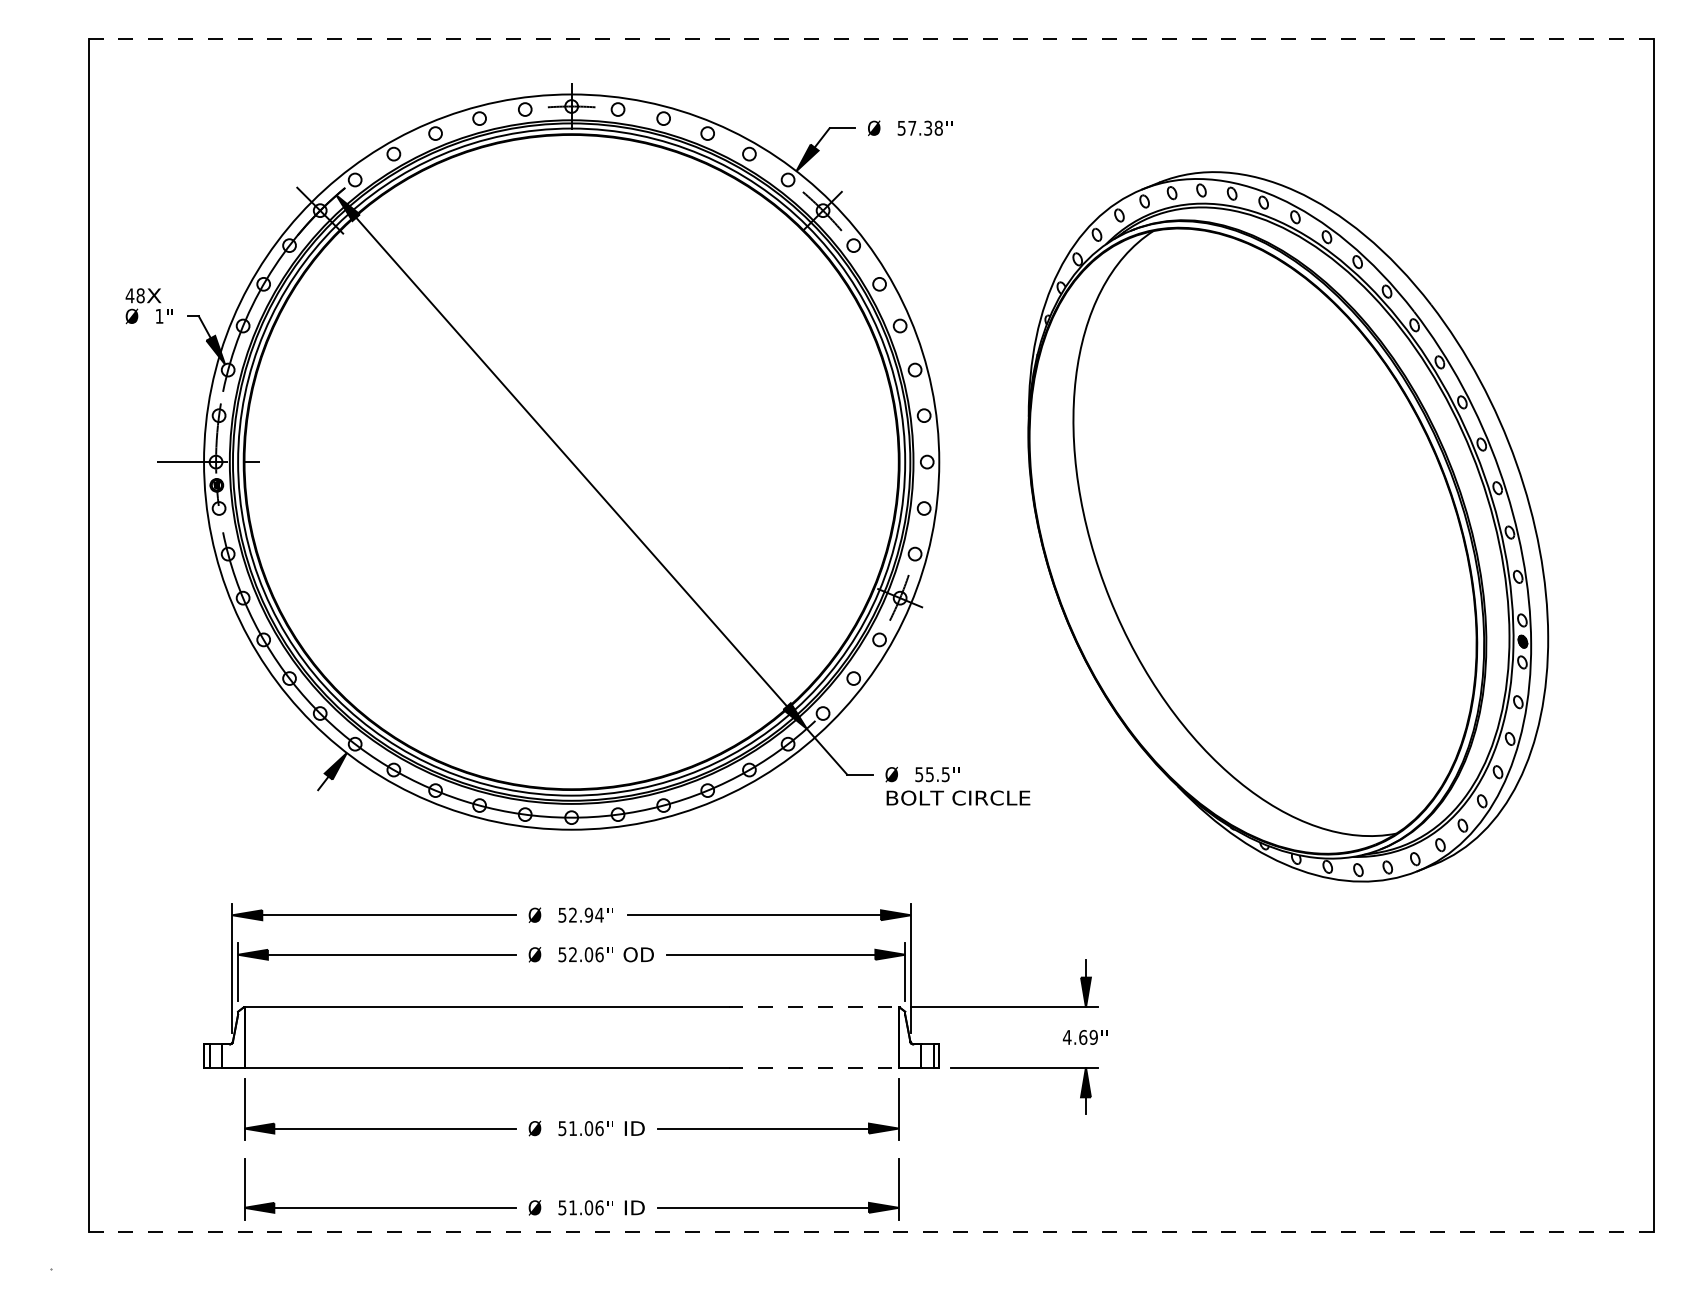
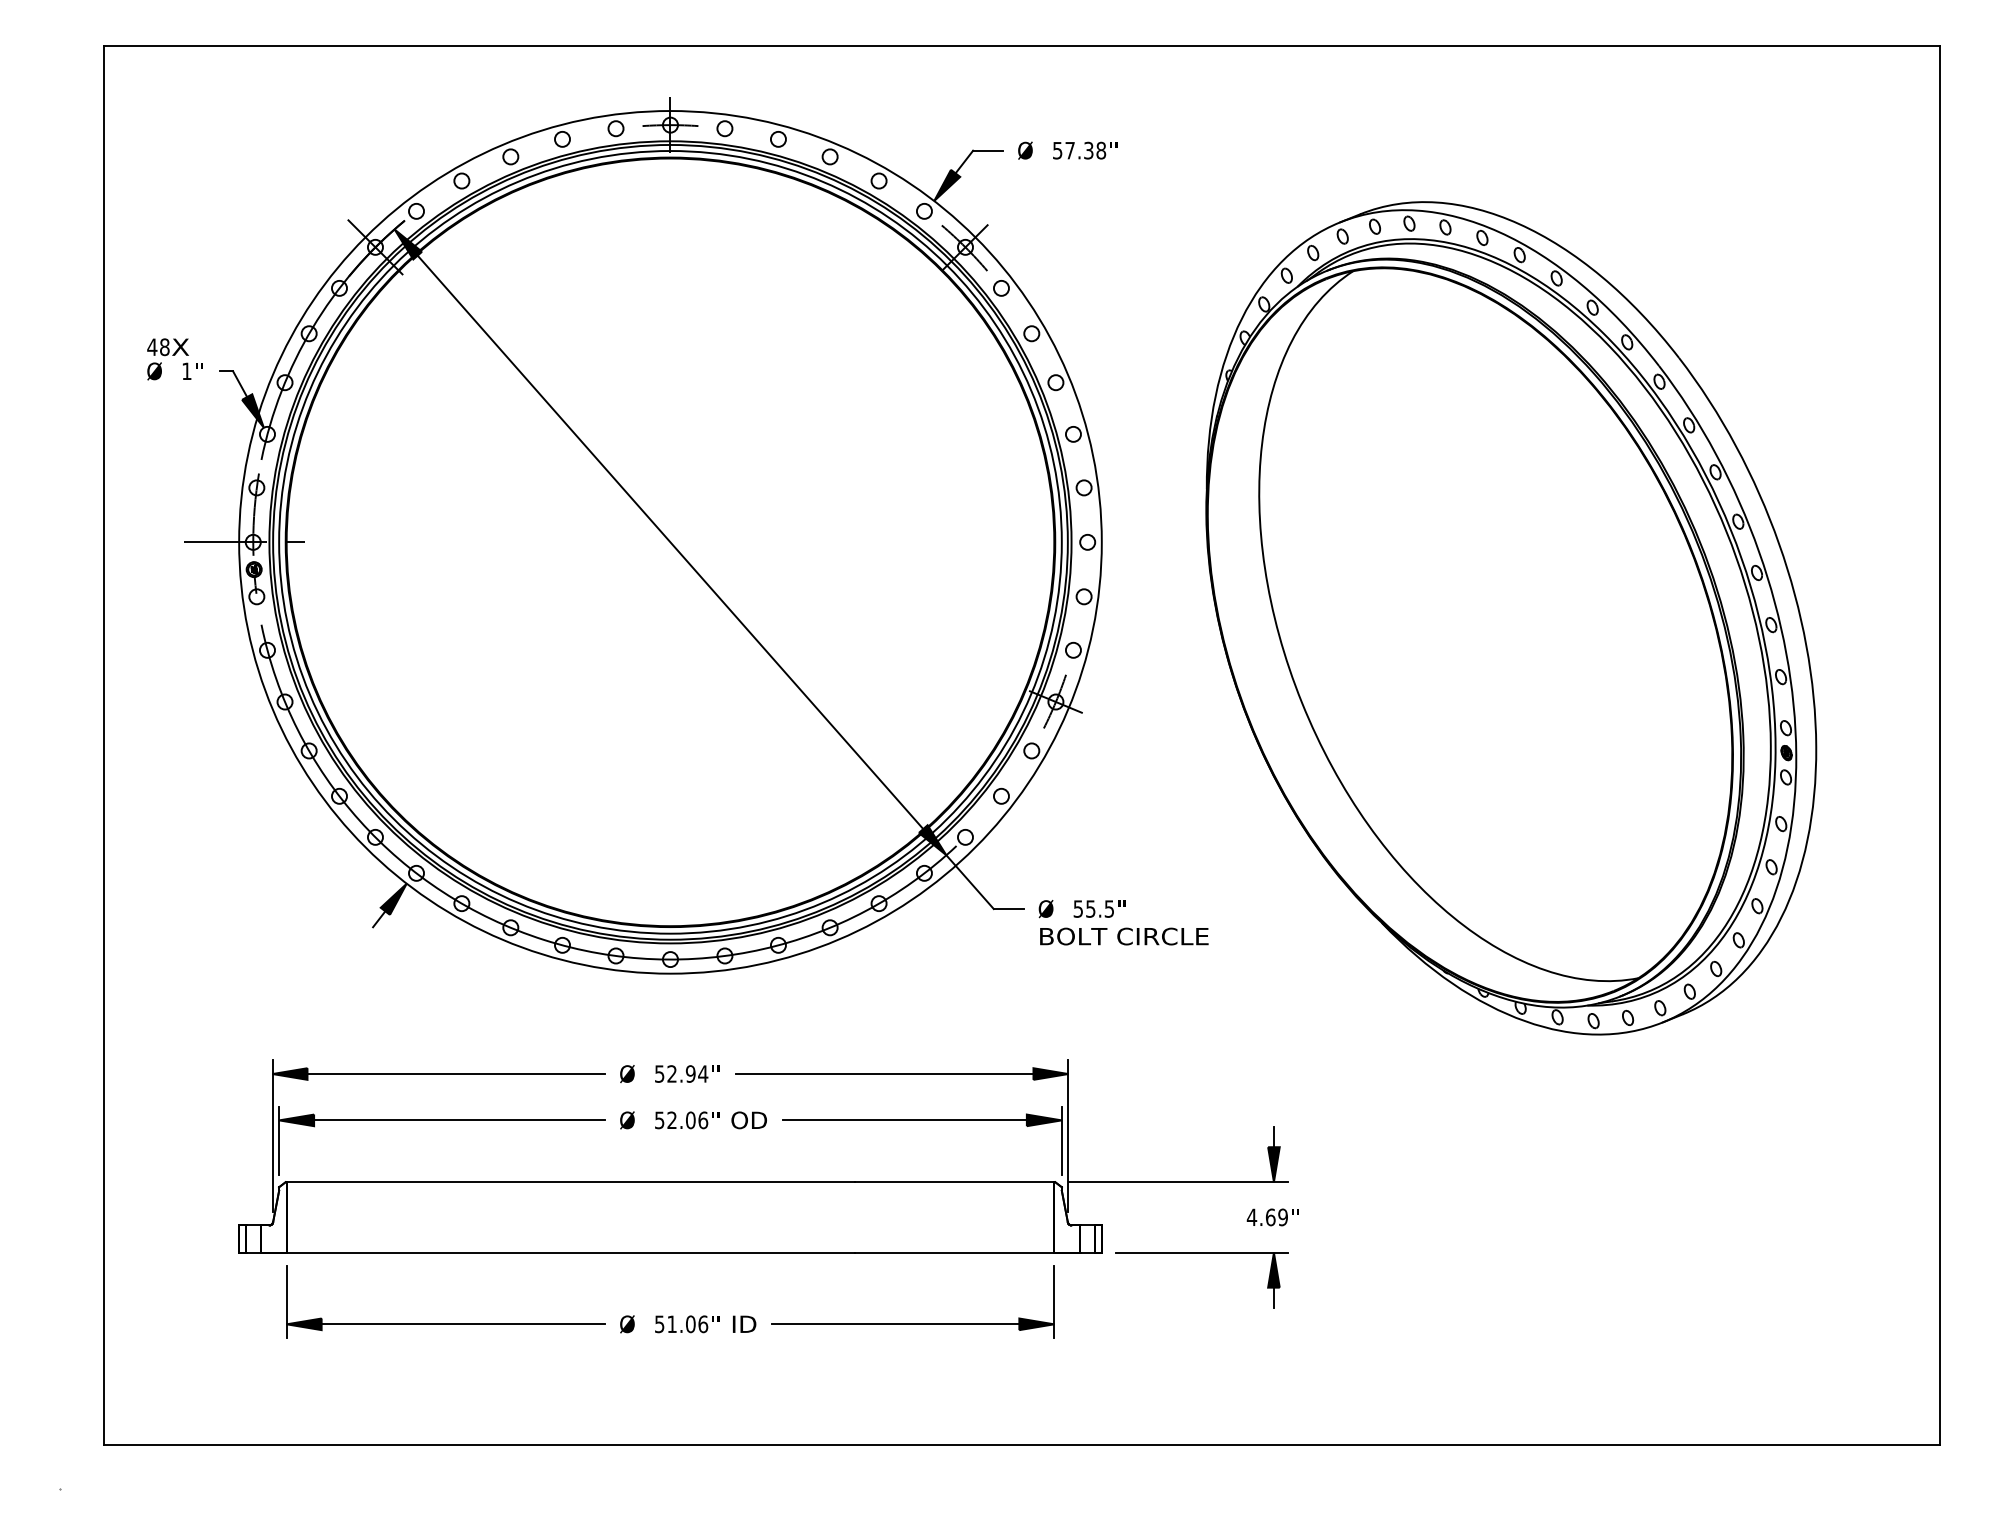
line: (871, 39) -> (1022, 46), dashed -> solid
line: (813, 1007) -> (954, 1182), dashed -> solid
line: (813, 1067) -> (954, 1252), dashed -> solid
part: (572, 1200) -> (671, 1408), removed
line: (871, 1231) -> (1022, 1445), dashed -> solid

